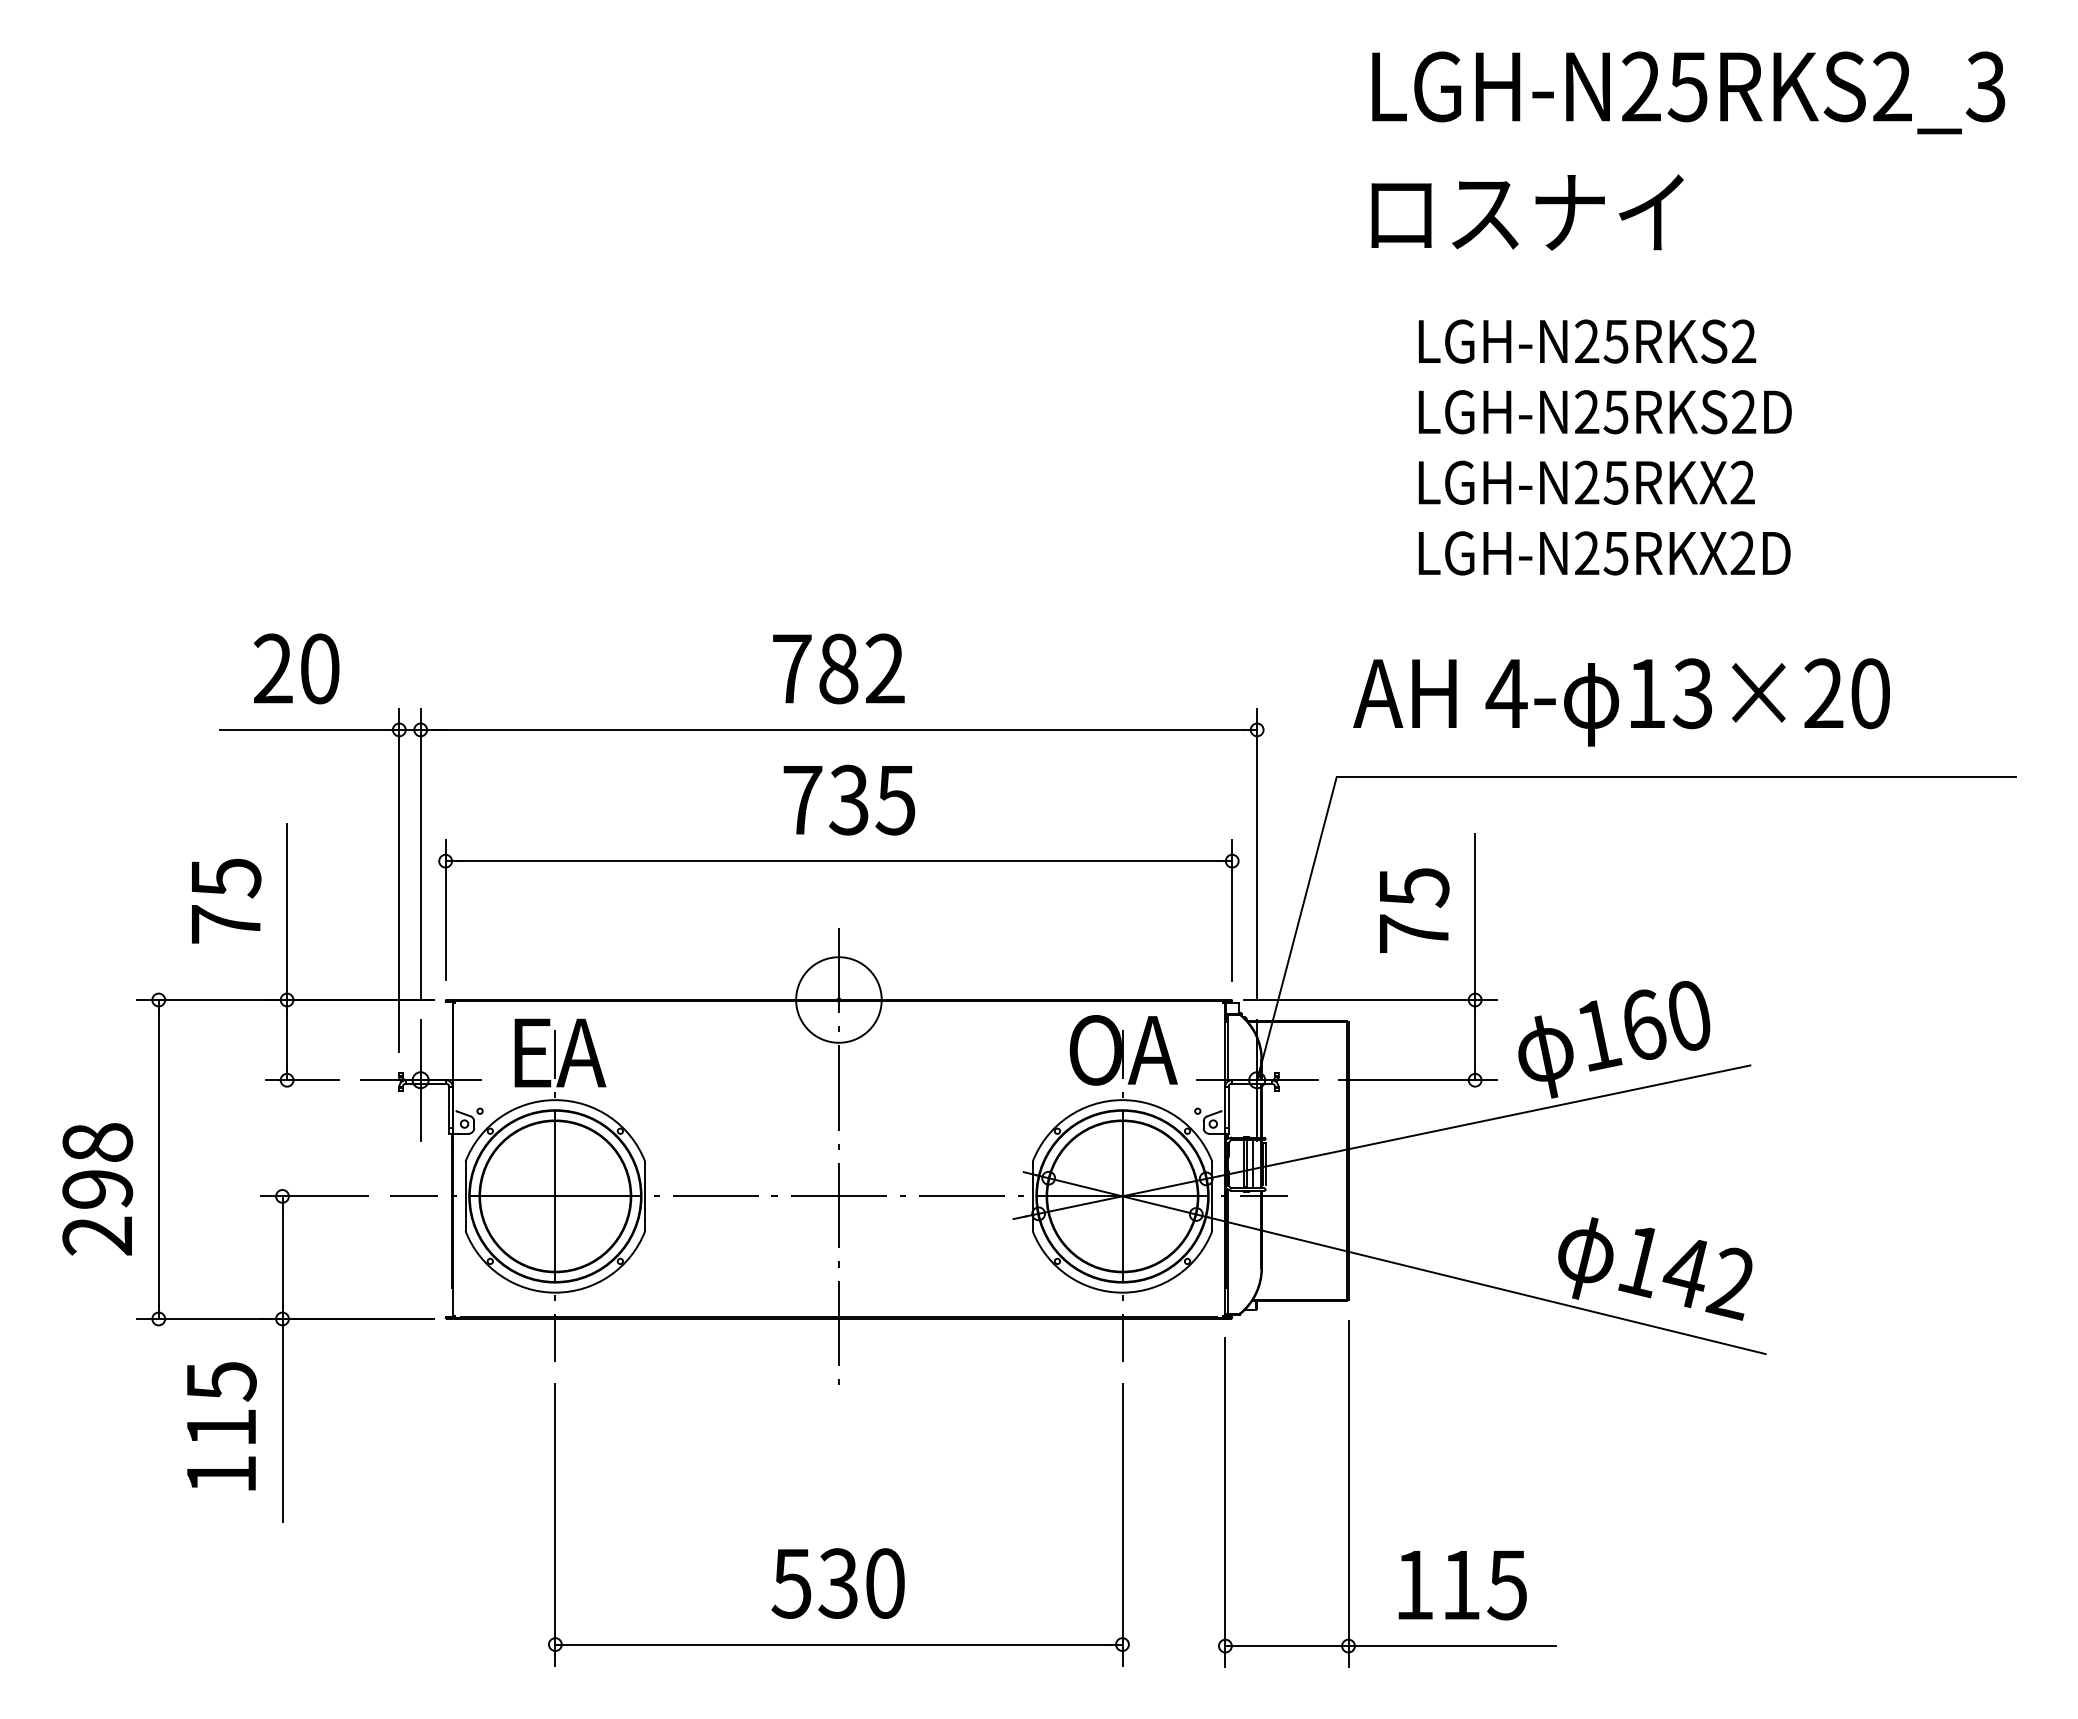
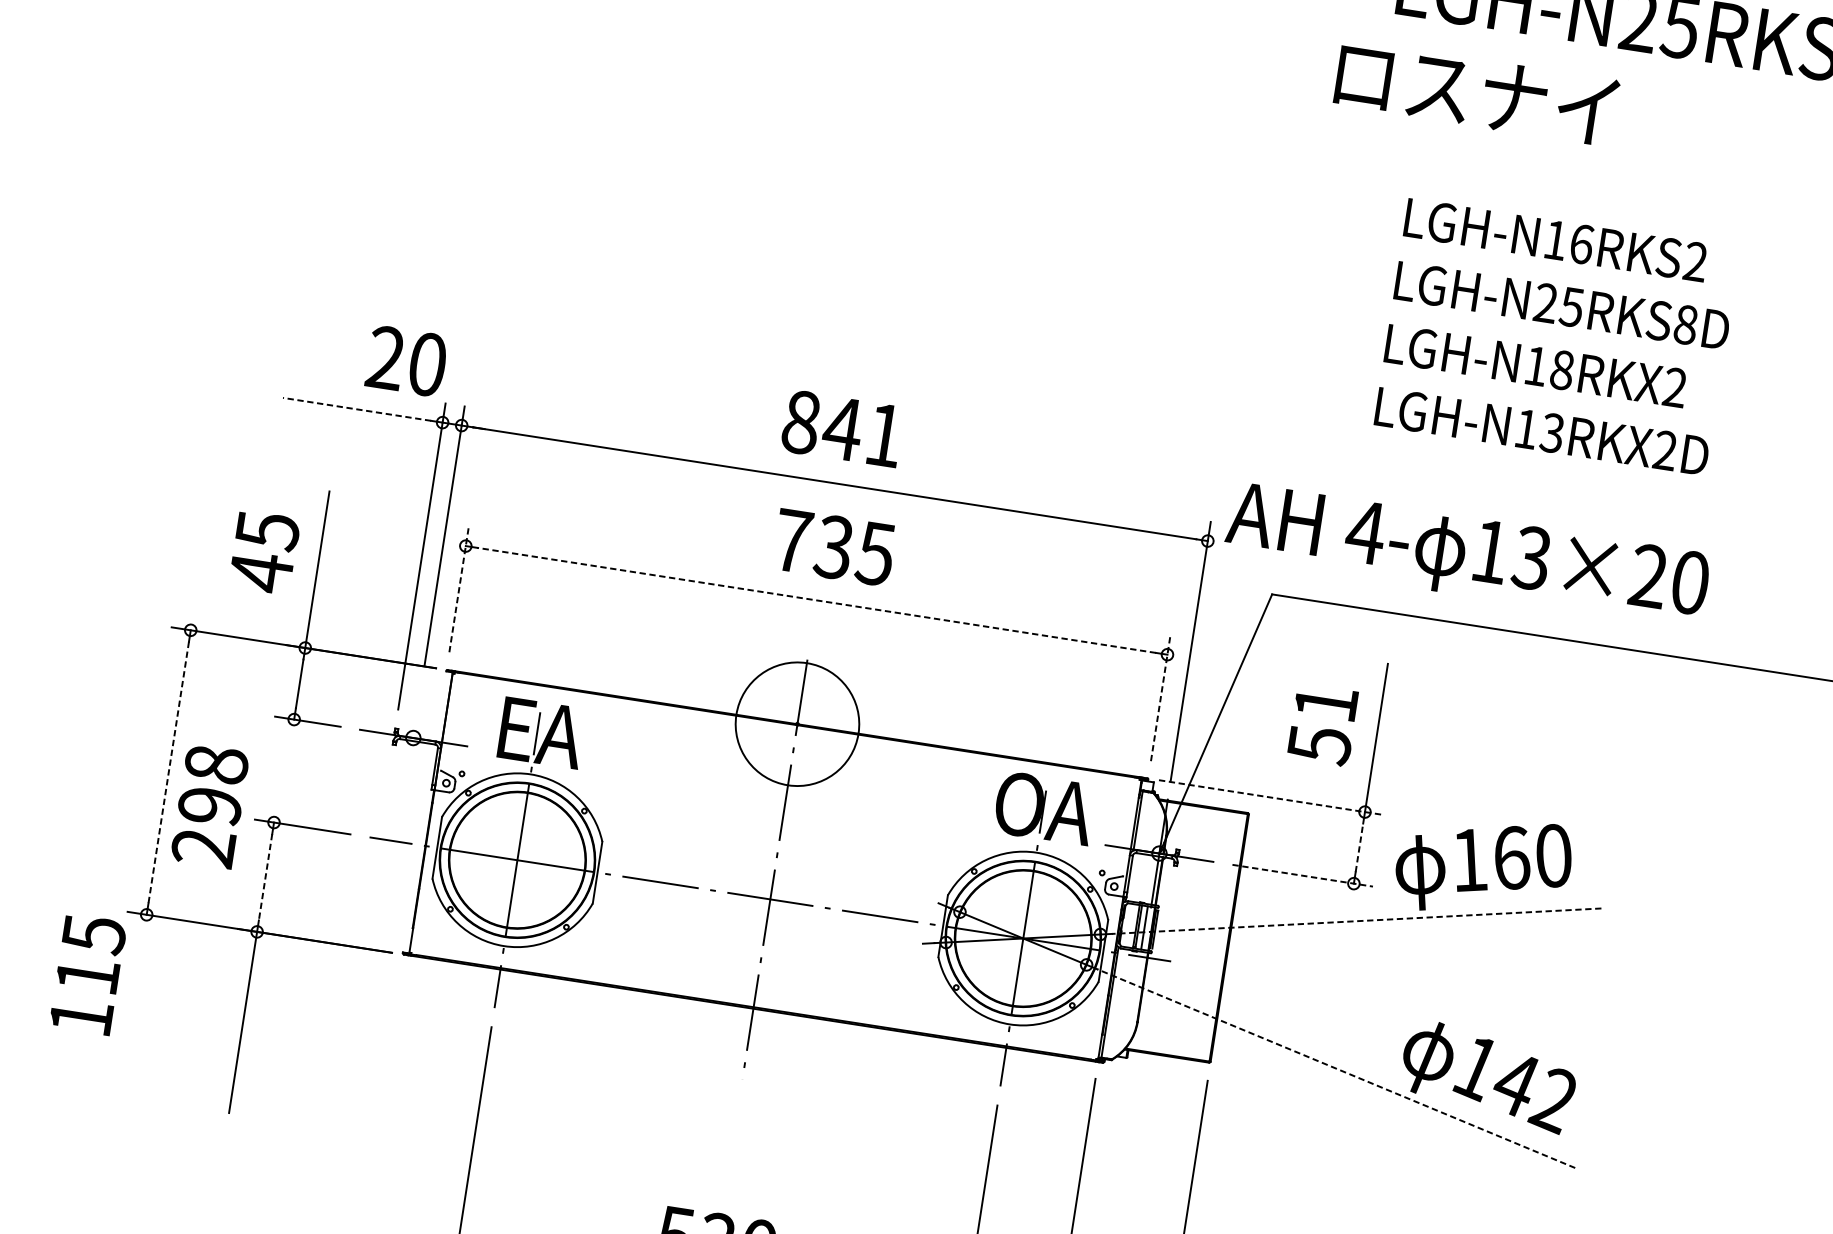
text: (1527, 212) -> (1476, 92), moved
text: (1601, 341) -> (1568, 242), LGH-N25RKS2 -> LGH-N16RKS2
text: (1744, 412) -> (1686, 325), LGH-N25RKS2D -> LGH-N25RKS8D
text: (1601, 482) -> (1549, 367), LGH-N25RKX2 -> LGH-N18RKX2
text: (1601, 552) -> (1539, 430), LGH-N25RKX2D -> LGH-N13RKX2D
text: (296, 668) -> (406, 360), moved
text: (838, 668) -> (842, 428), 782 -> 841
text: (1621, 702) -> (1467, 556), moved
line: (302, 729) -> (356, 408), solid -> dashed
line: (838, 861) -> (816, 600), solid -> dashed
line: (445, 909) -> (459, 589), solid -> dashed
line: (1232, 909) -> (1161, 697), solid -> dashed
text: (1414, 911) -> (1323, 724), 75 -> 51
text: (226, 924) -> (261, 572), 75 -> 45
circle: (838, 999) -> (797, 723), size x1.6
line: (1370, 1000) -> (1271, 798), solid -> dashed
line: (1475, 1039) -> (1359, 847), solid -> dashed
line: (420, 1079) -> (413, 737), removed
line: (1417, 1080) -> (1302, 875), solid -> dashed
line: (1484, 1120) -> (1356, 920), solid -> dashed
line: (158, 1159) -> (168, 772), solid -> dashed
text: (97, 1189) -> (209, 806), moved
line: (282, 1258) -> (265, 877), solid -> dashed
line: (1487, 1285) -> (1336, 1068), solid -> dashed
text: (221, 1426) -> (87, 974), moved

